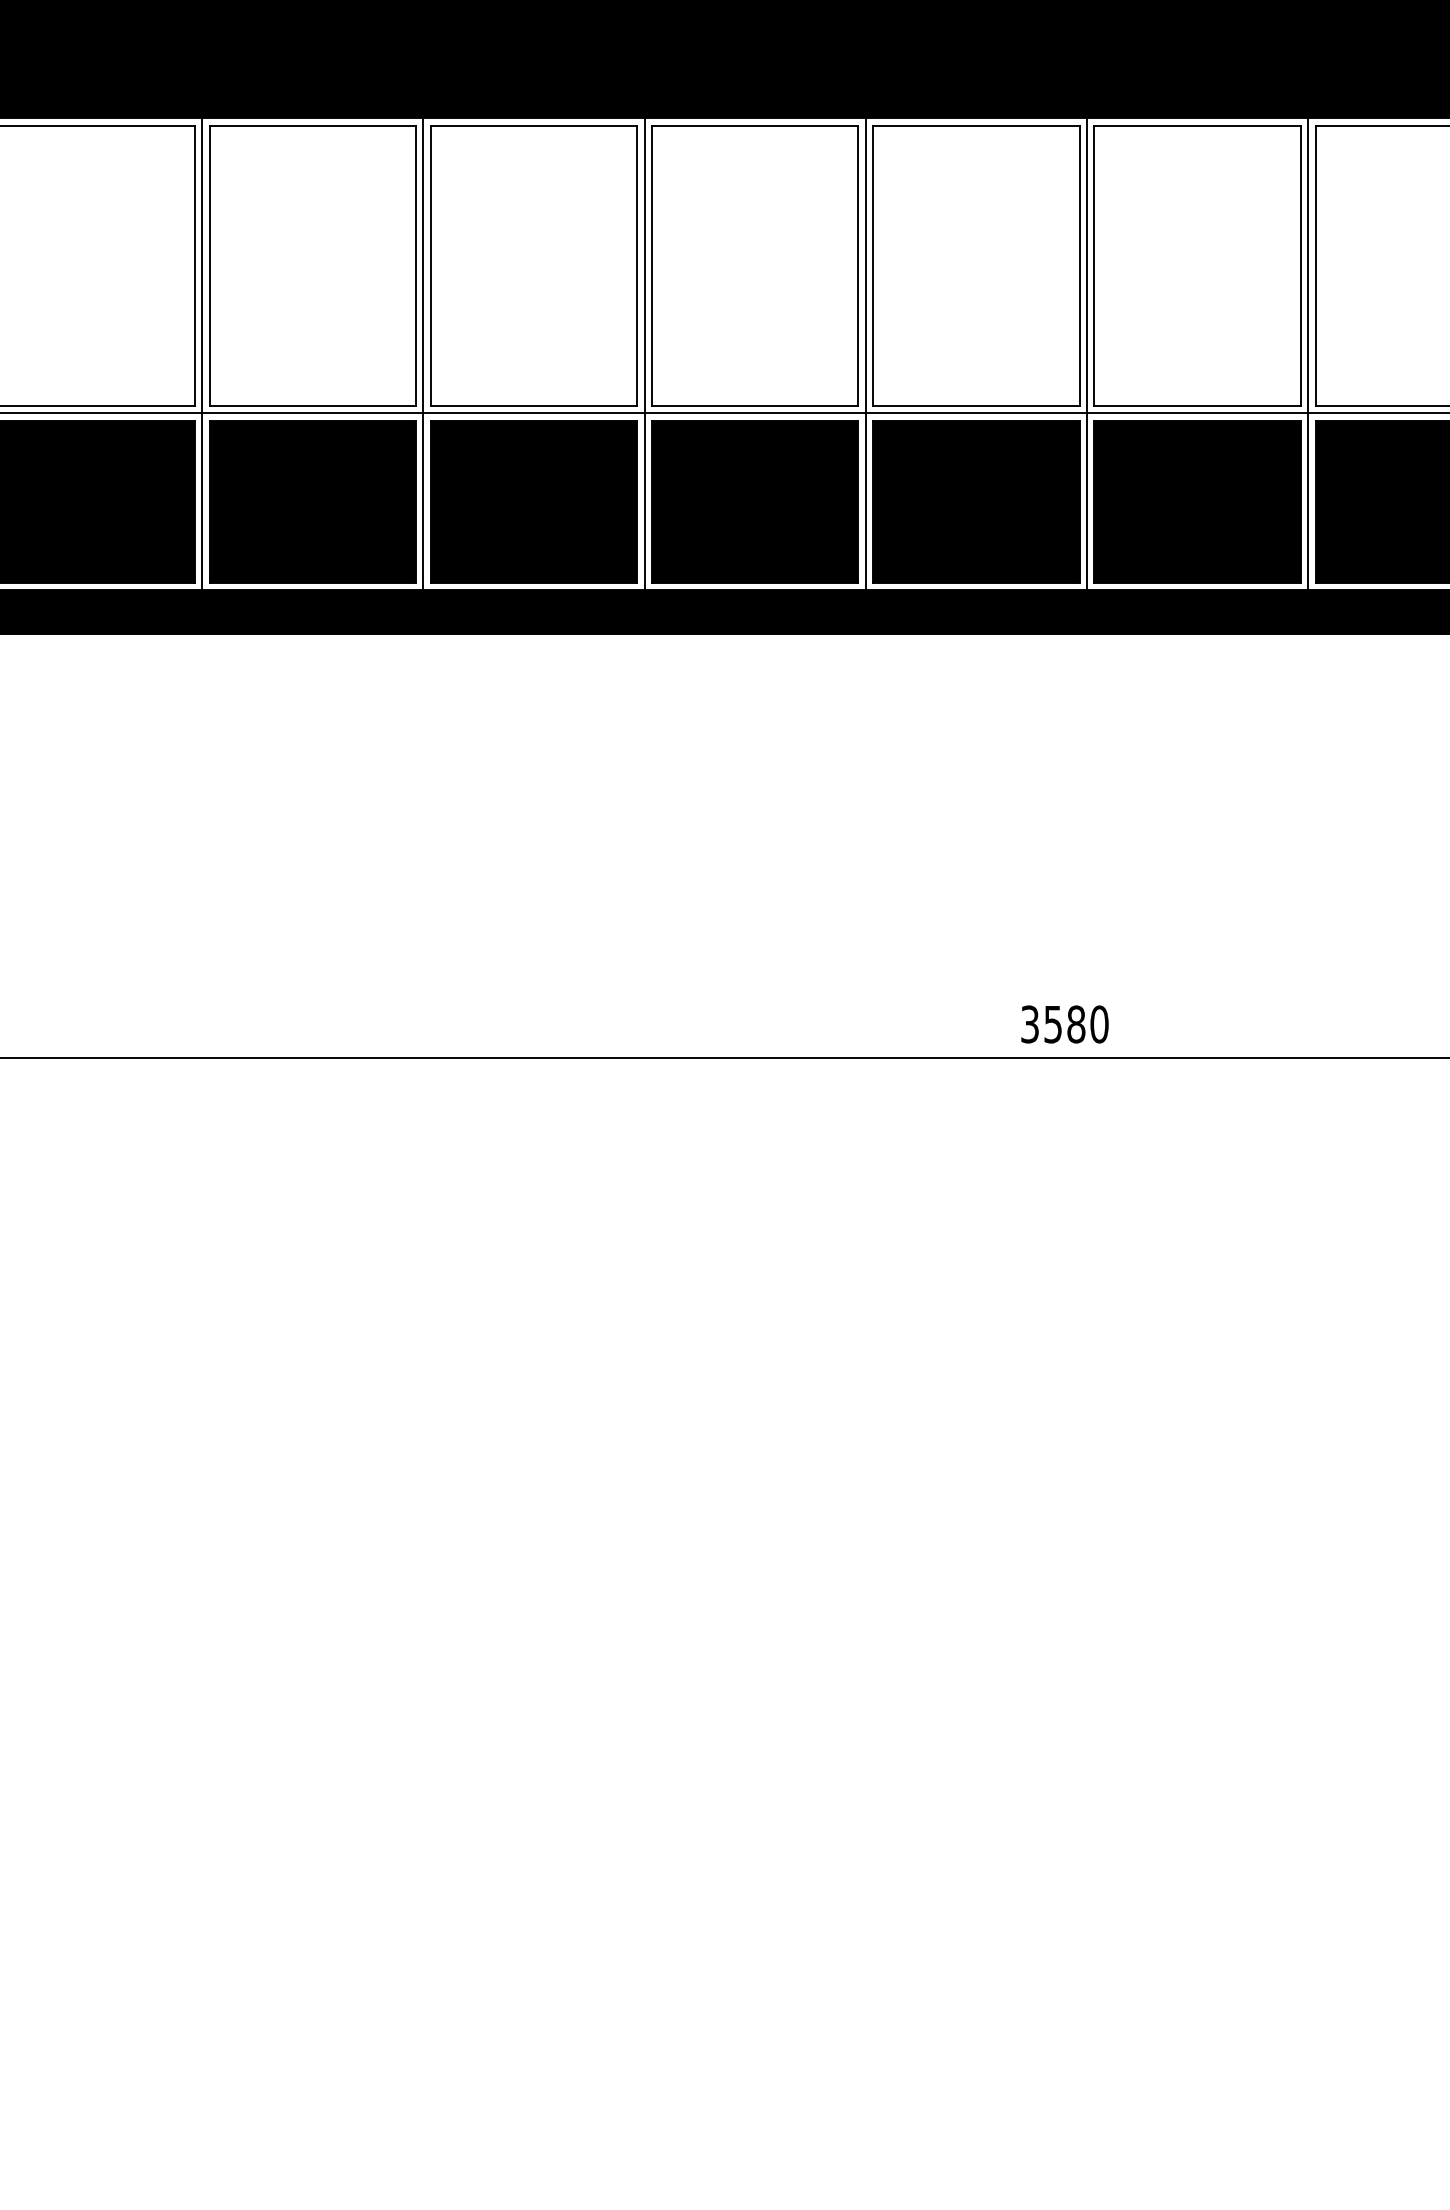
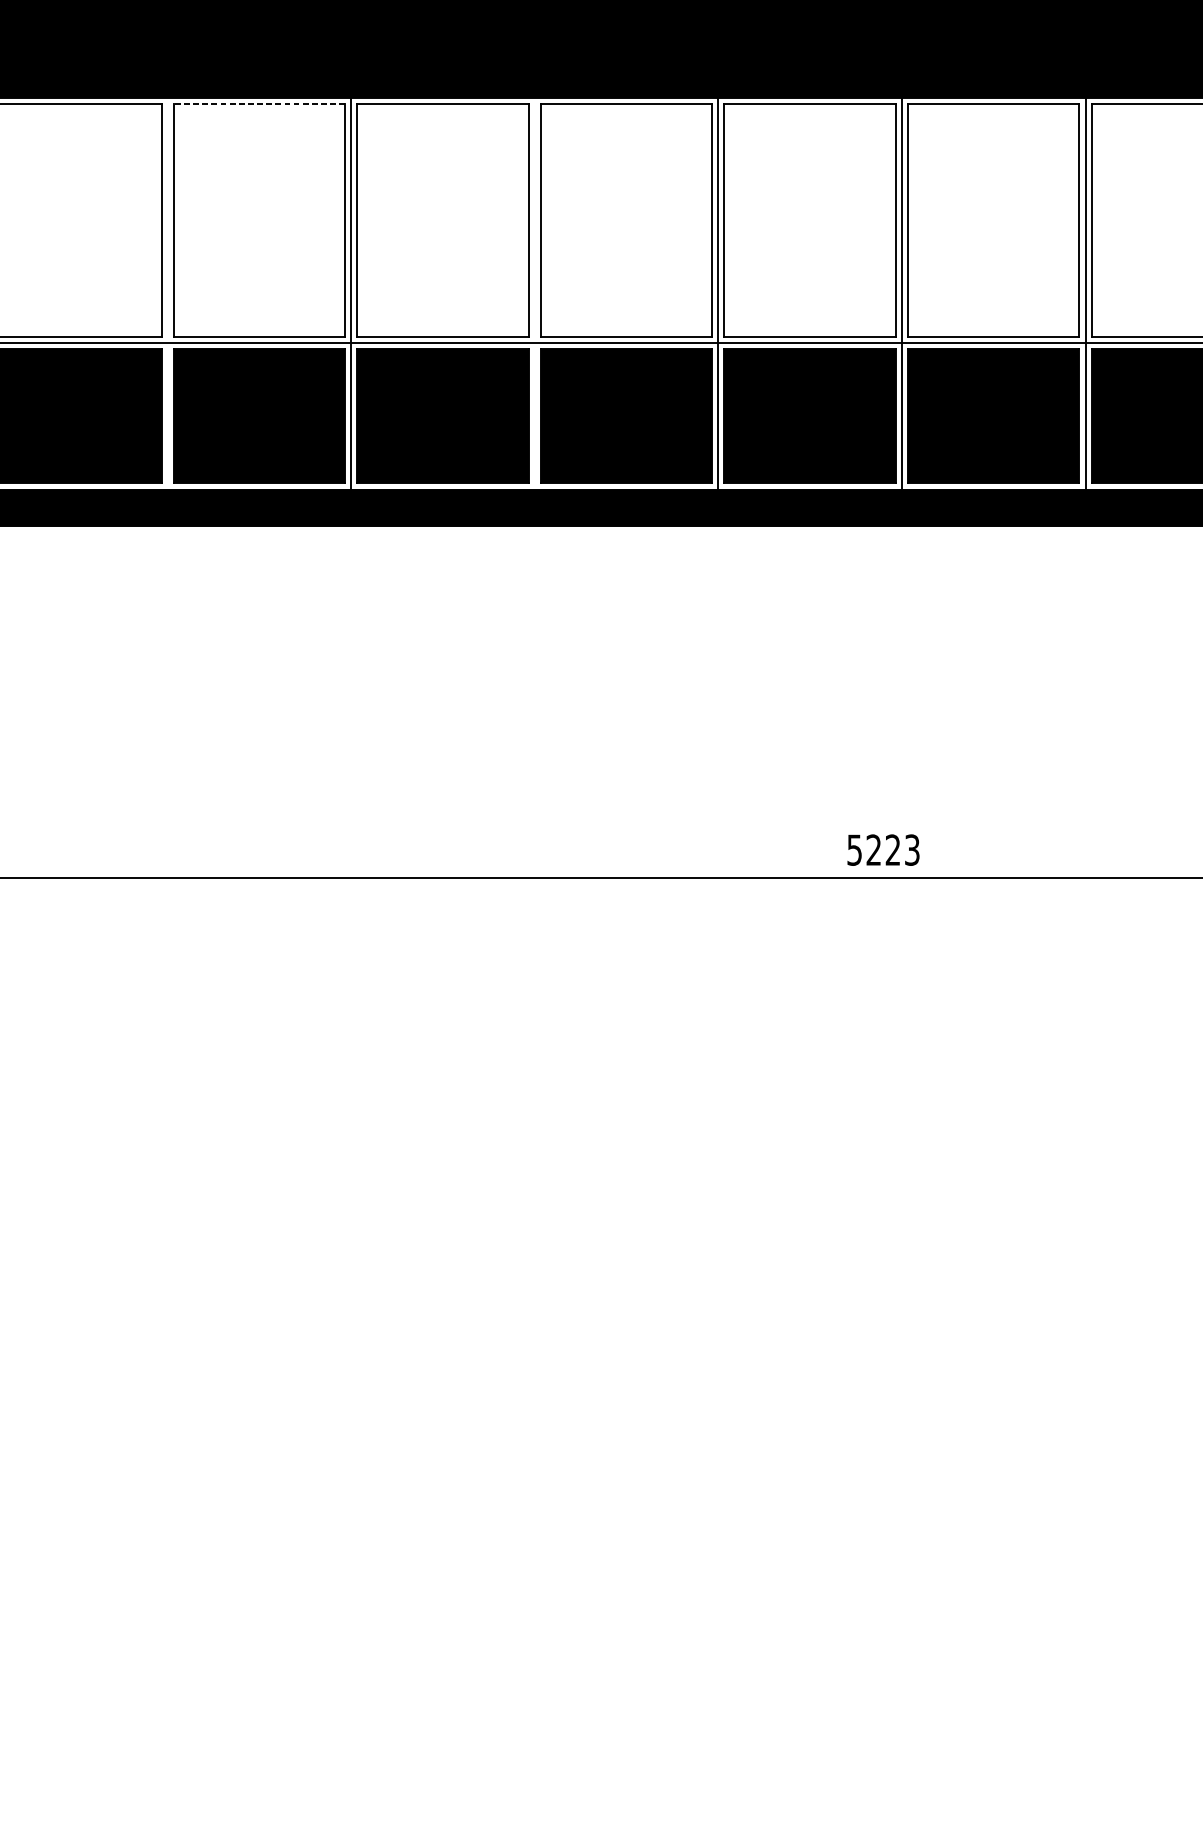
line: (312, 125) -> (259, 104), solid -> dashed
line: (202, 354) -> (167, 294), removed
line: (644, 354) -> (534, 294), removed
text: (1065, 1024) -> (884, 850), 3580 -> 5223

